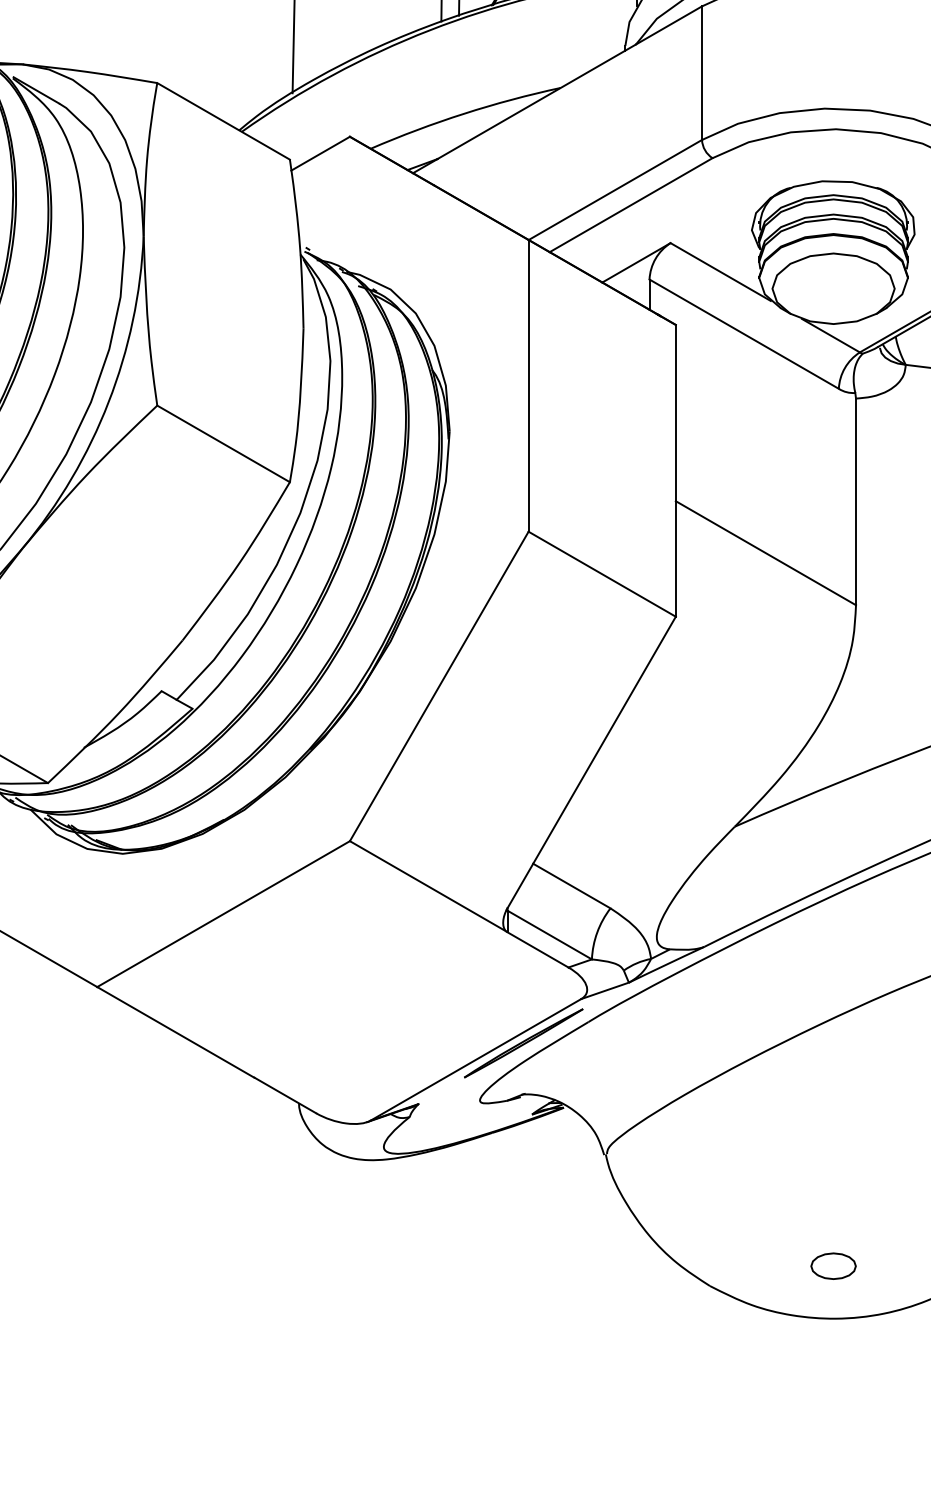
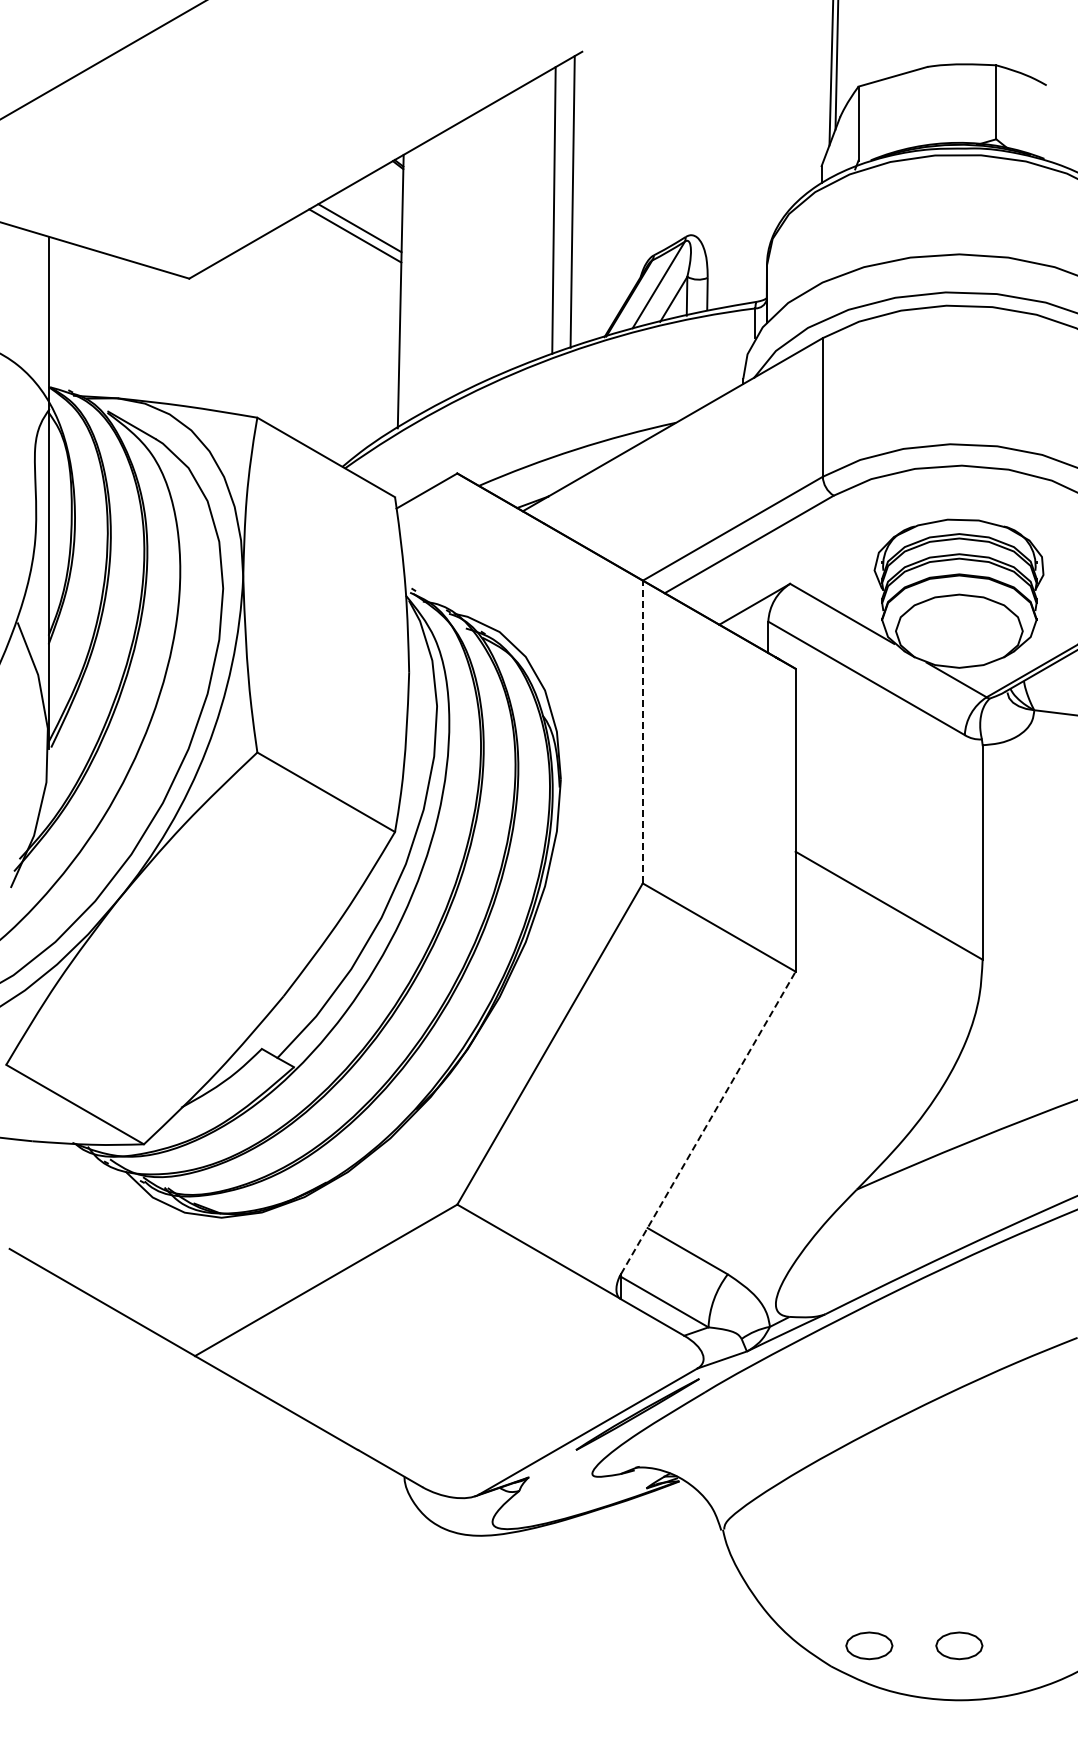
line: (528, 385) -> (642, 731), solid -> dashed
line: (591, 762) -> (708, 1122), solid -> dashed
part: (747, 1265) -> (869, 1645), added

